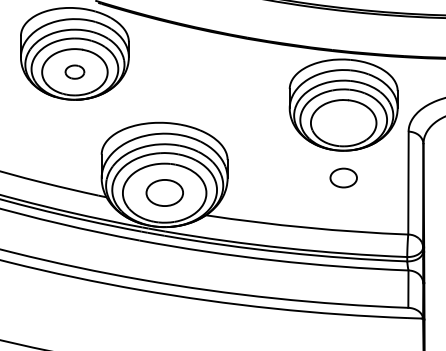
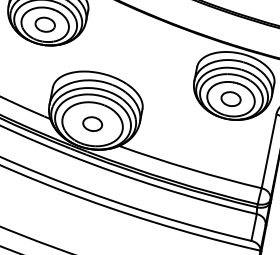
part: (74, 71) -> (45, 24), size x1.43
part: (343, 177) -> (230, 98), moved
part: (164, 192) -> (92, 123), size x0.71

